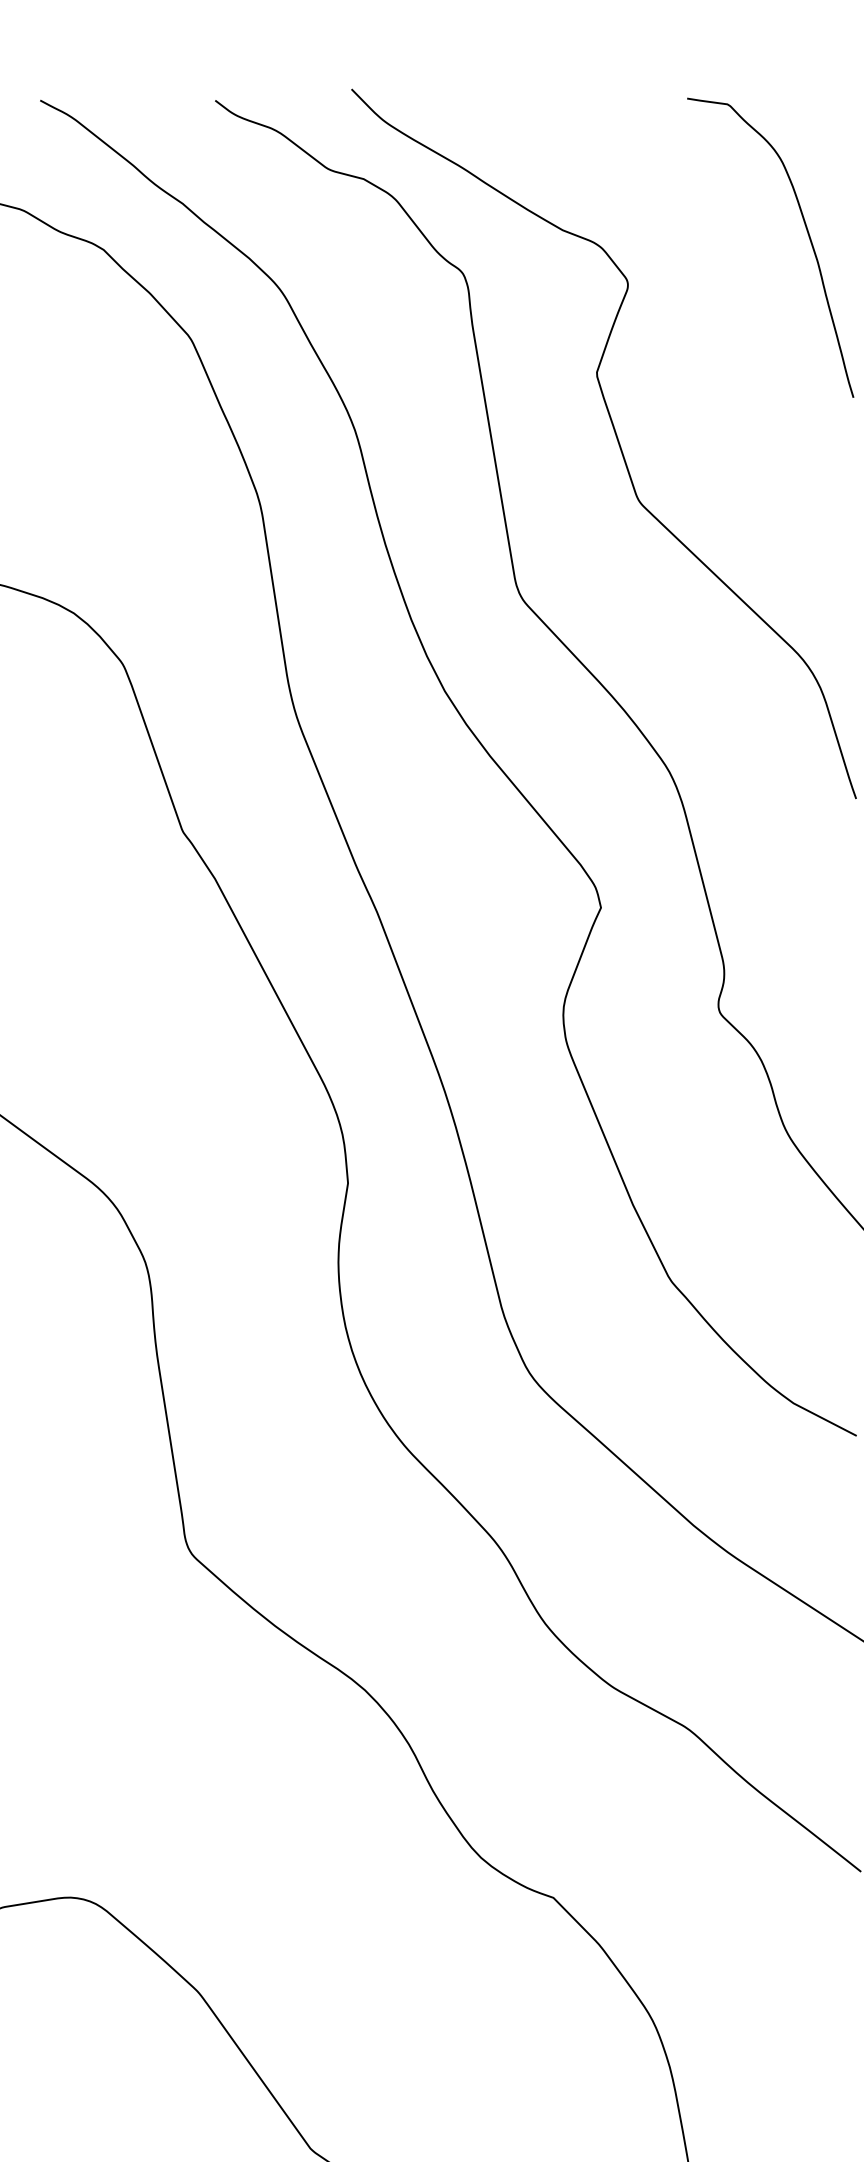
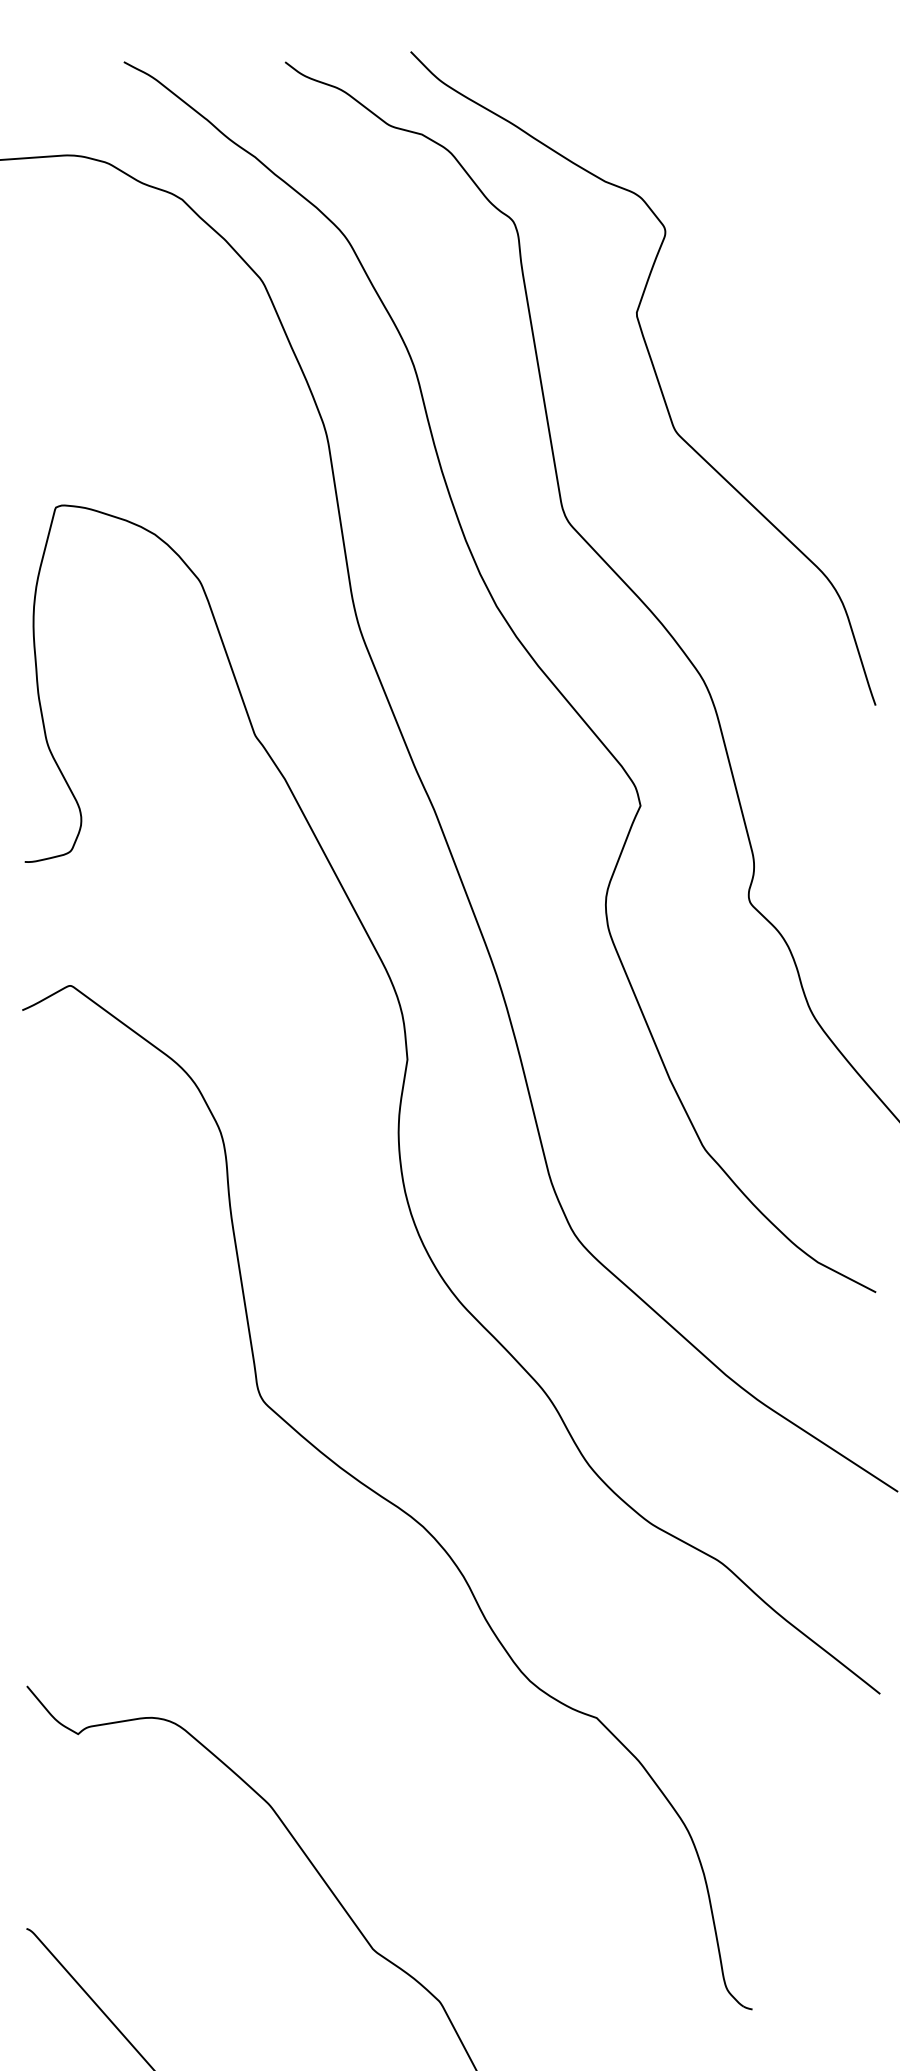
curve: (807, 233) -> (830, 184), removed

